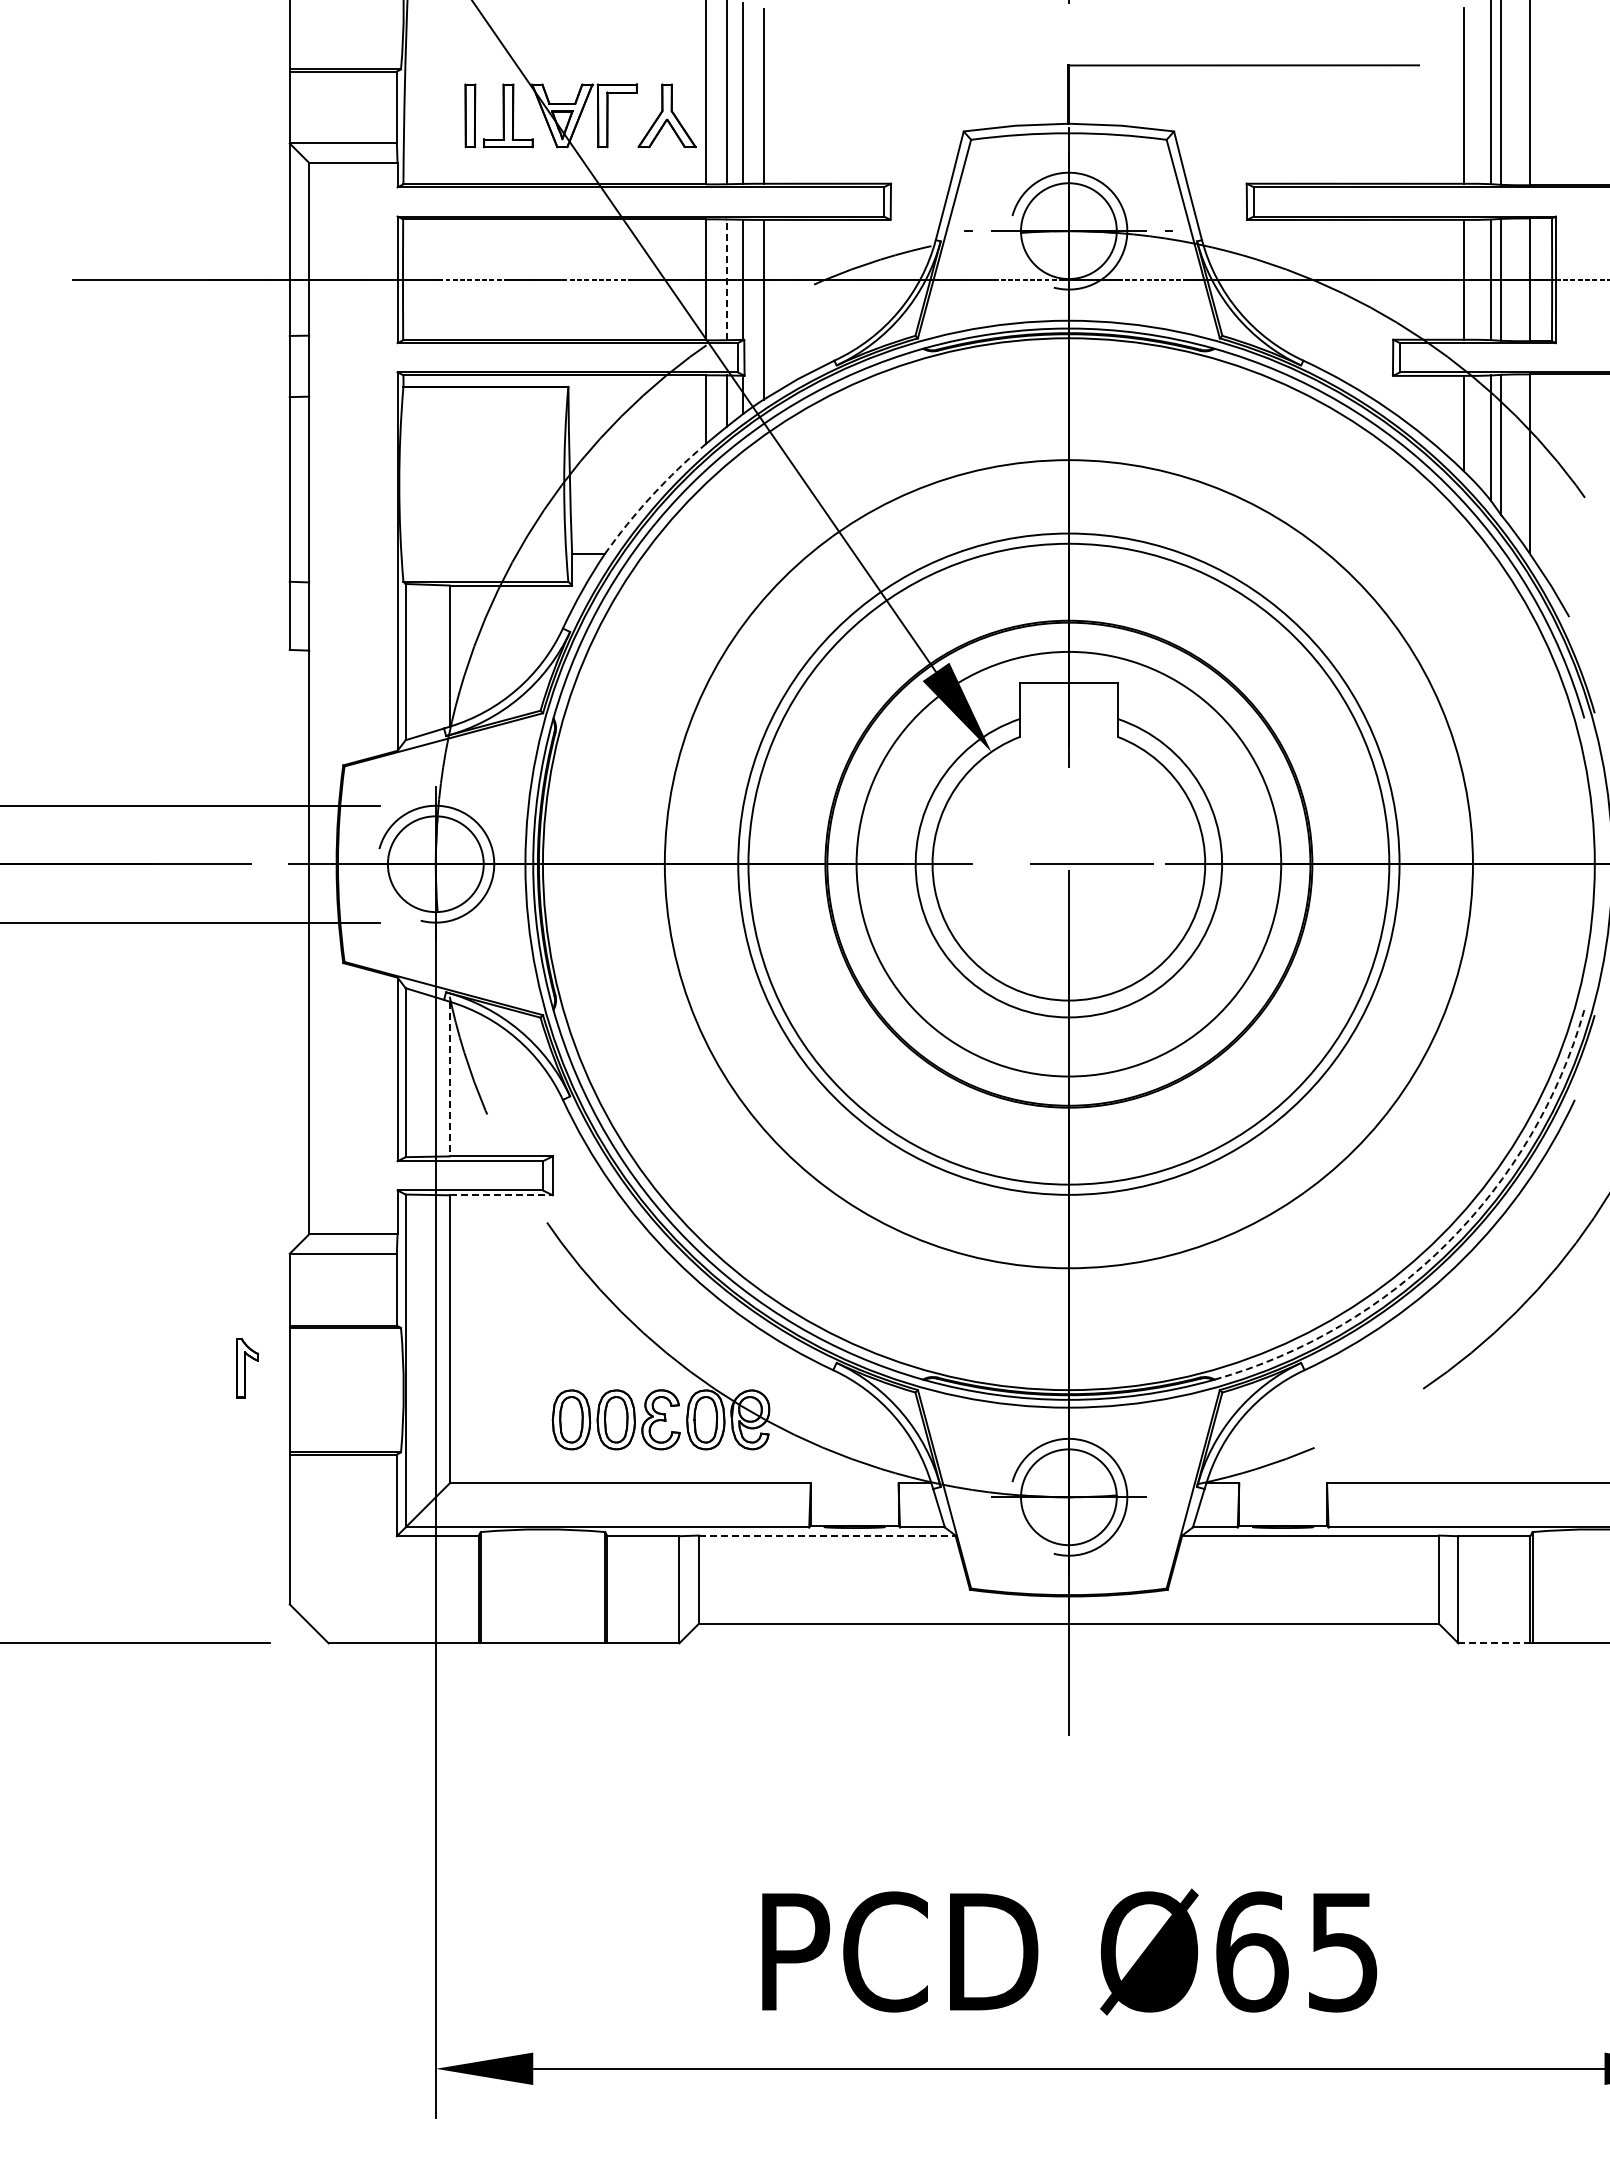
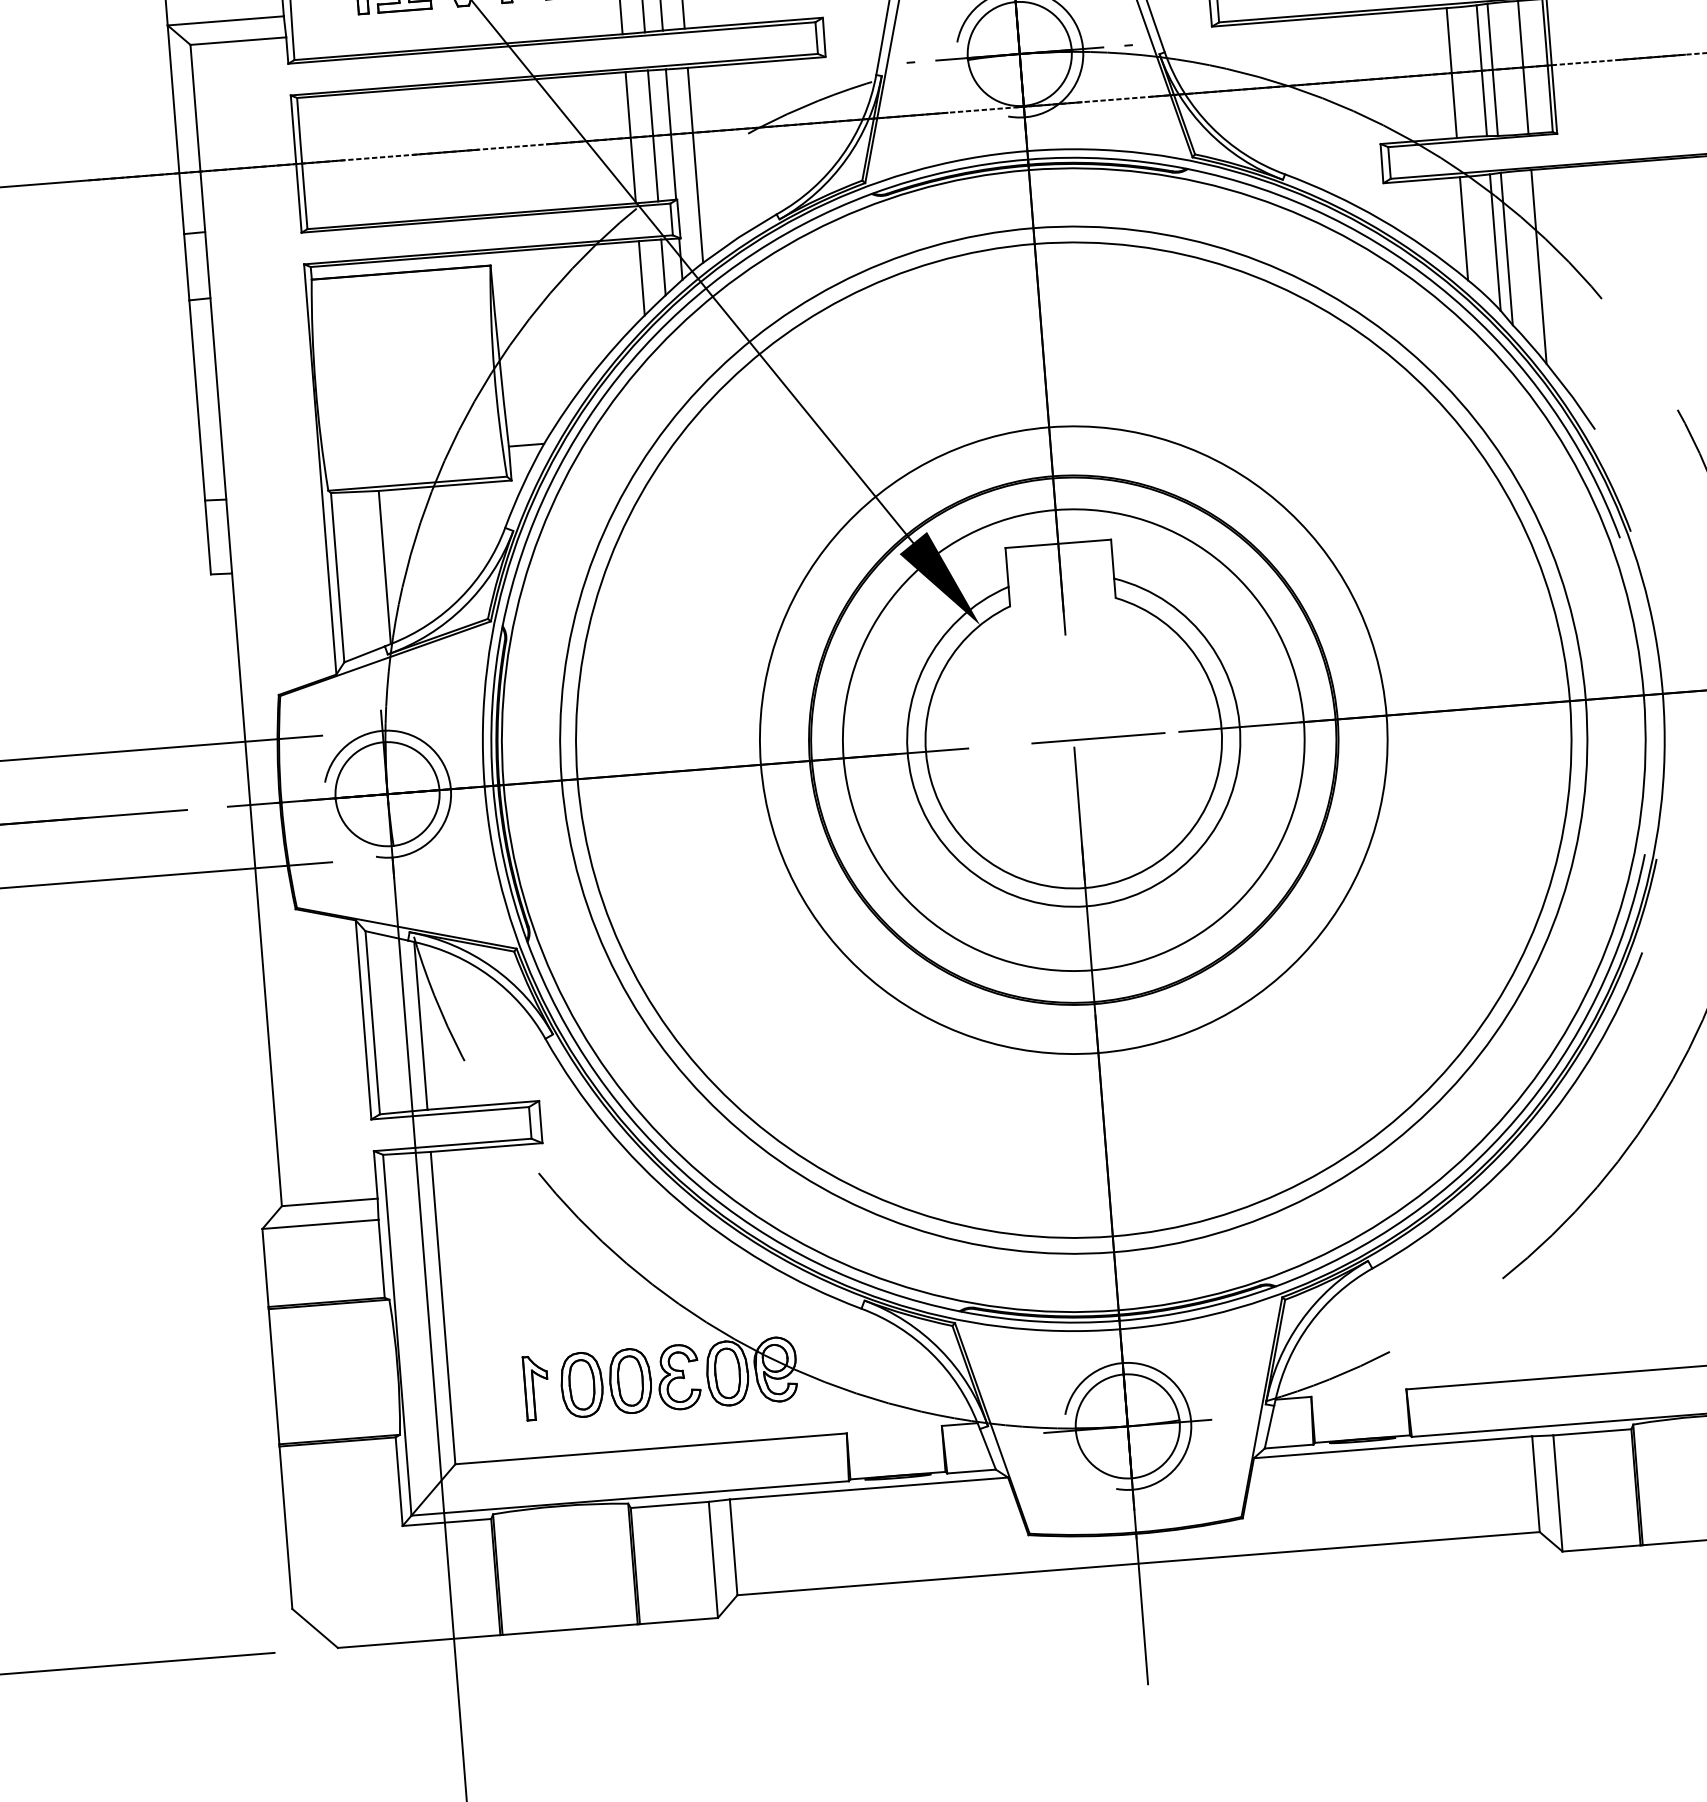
line: (726, 279) -> (652, 135), dashed -> solid
arc: (651, 495) -> (589, 376), dashed -> solid
circle: (1068, 863) -> (1073, 739), size x0.71
circle: (1068, 863) -> (1073, 739), size x1.43
circle: (1068, 863) -> (1073, 739), size x1.43
line: (449, 1079) -> (420, 1026), dashed -> solid
line: (501, 1195) -> (487, 1147), dashed -> solid
arc: (1447, 1242) -> (1516, 1117), dashed -> solid
part: (247, 1368) -> (536, 1388), moved
line: (827, 1535) -> (869, 1488), dashed -> solid
line: (1494, 1643) -> (1601, 1548), dashed -> solid

